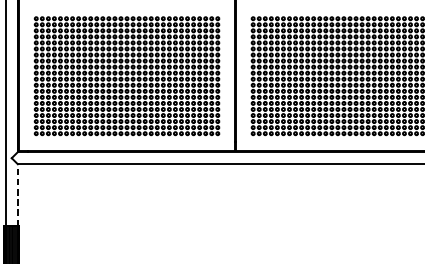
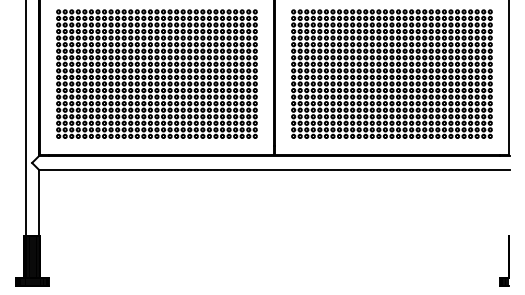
line: (17, 194) -> (38, 202), dashed -> solid

